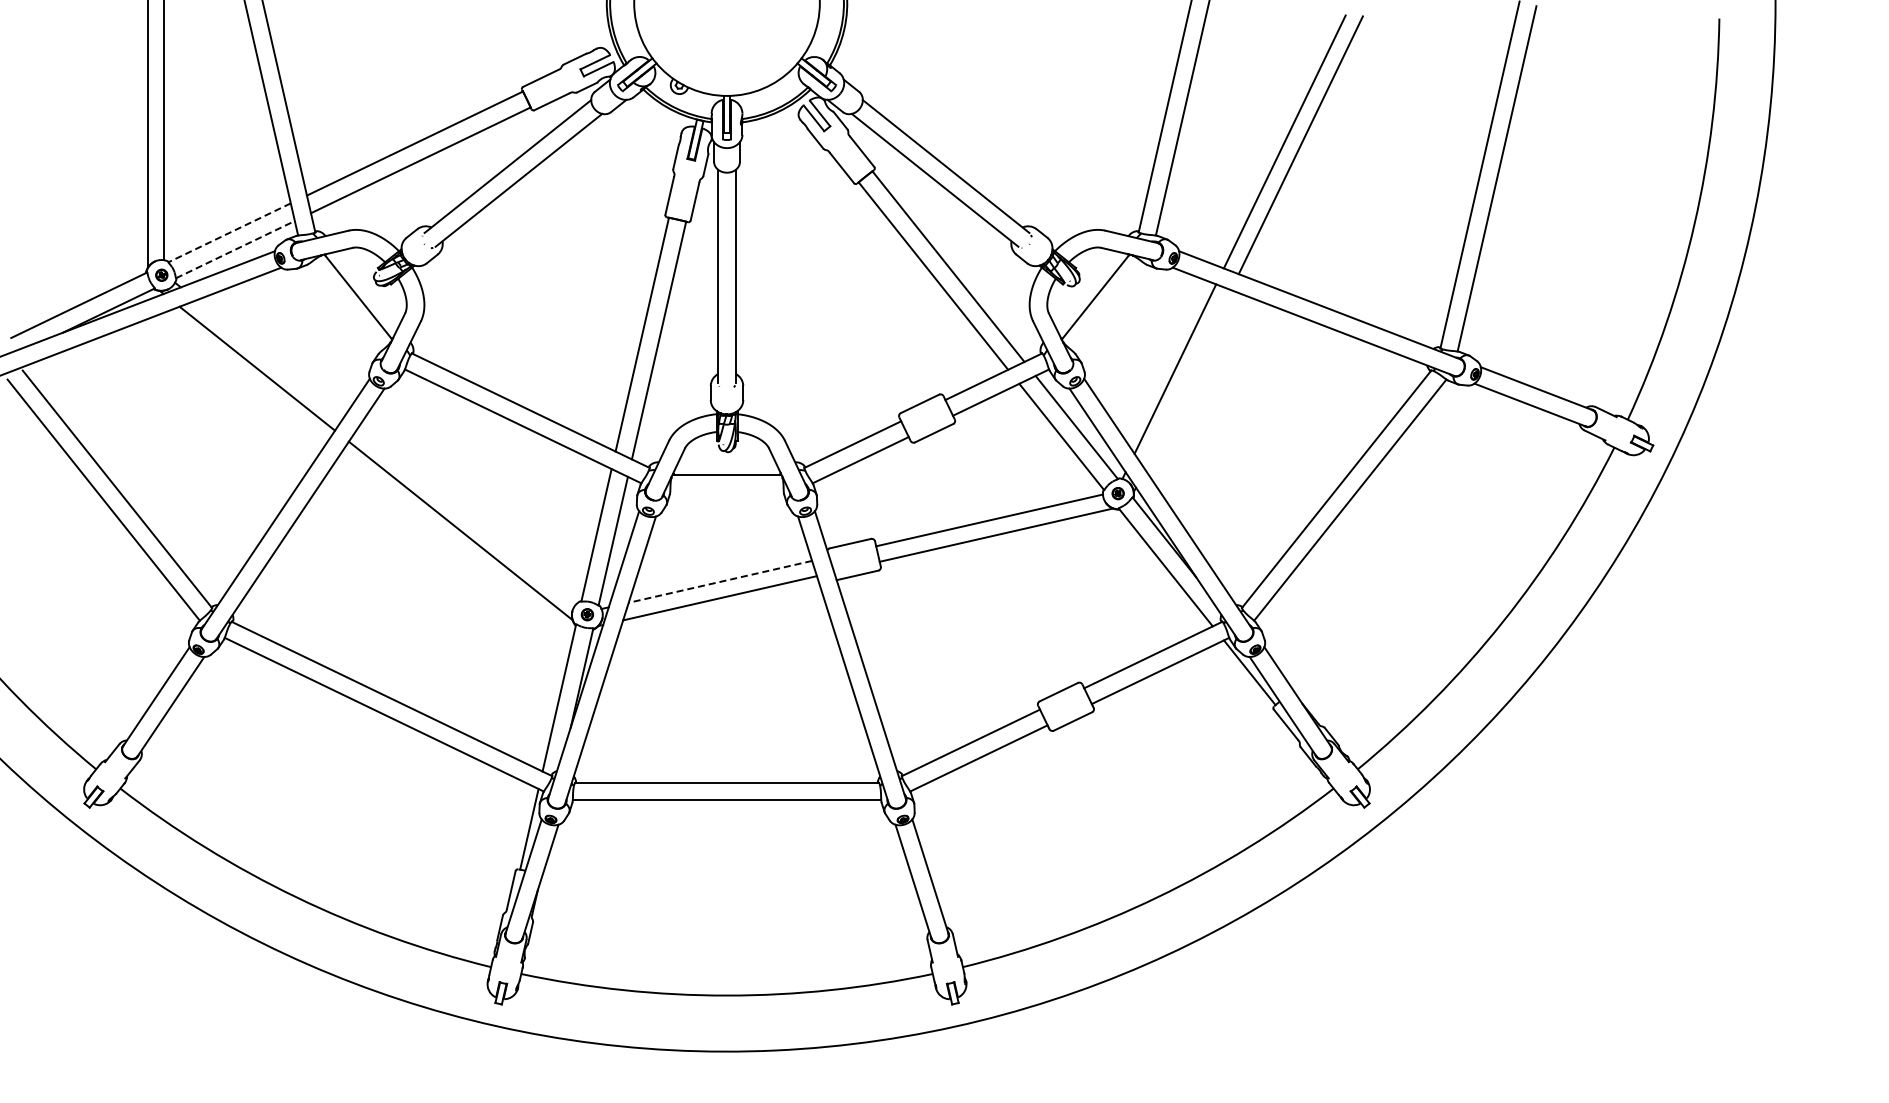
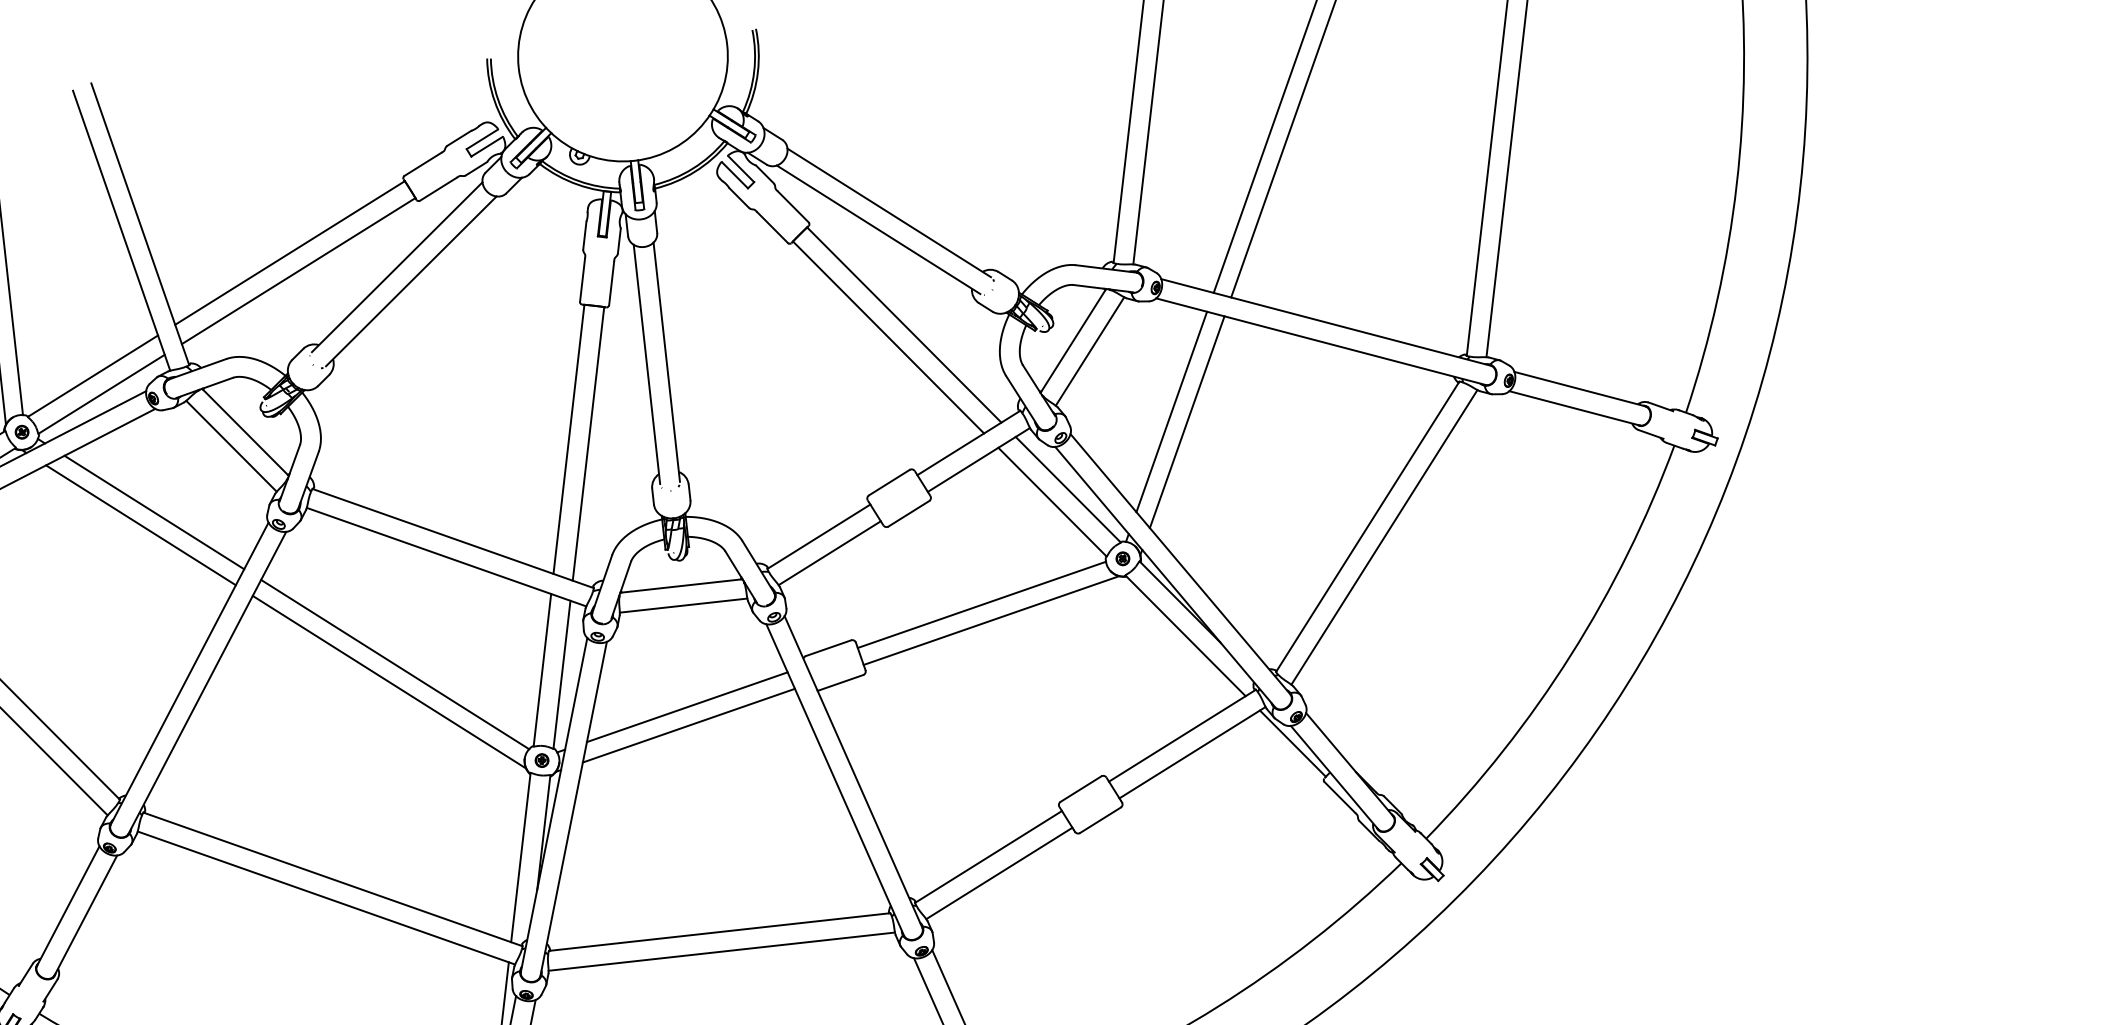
line: (229, 232) -> (92, 375), dashed -> solid
line: (235, 249) -> (101, 394), dashed -> solid
line: (344, 307) -> (231, 445), added
line: (1108, 307) -> (1089, 351), added
line: (269, 358) -> (153, 512), added
line: (1187, 379) -> (1186, 422), added
line: (726, 492) -> (683, 606), added
line: (467, 515) -> (395, 664), added
line: (719, 581) -> (686, 706), dashed -> solid

